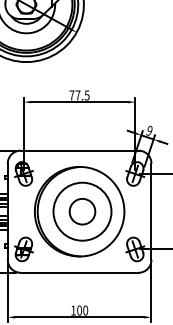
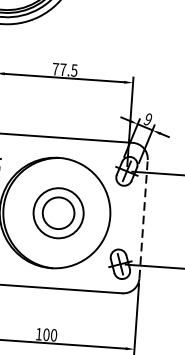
circle: (82, 211) -> (58, 212), size x0.7
line: (151, 211) -> (143, 218), solid -> dashed

